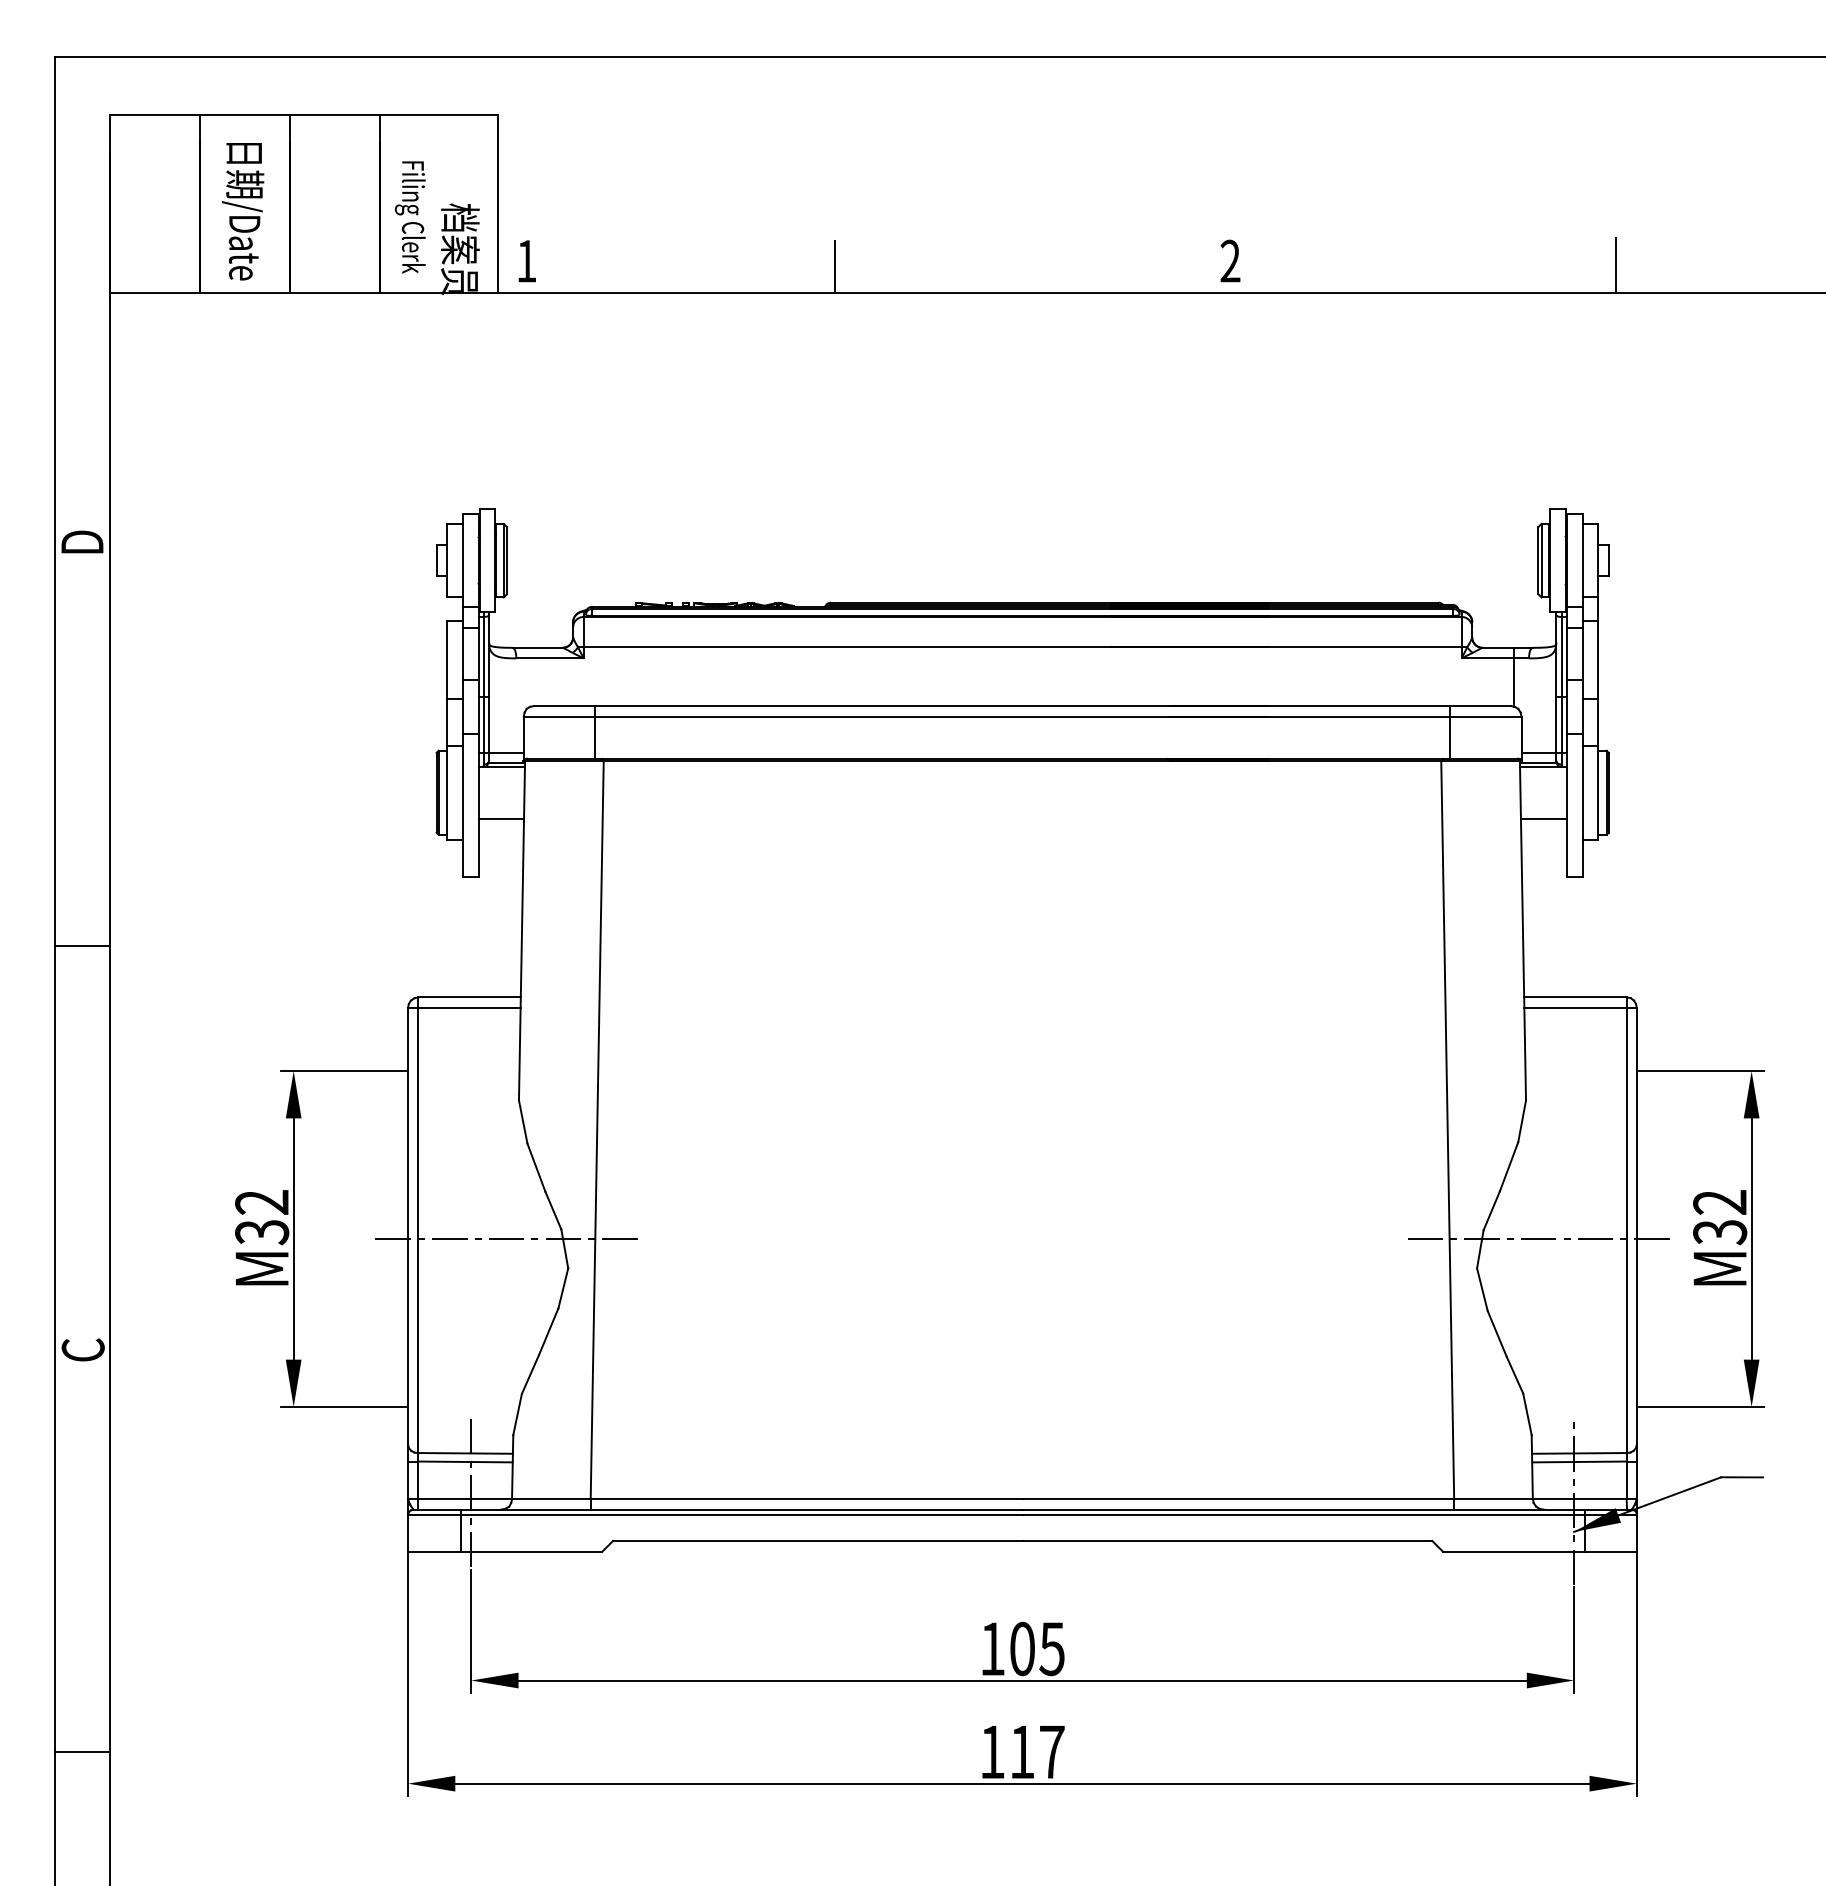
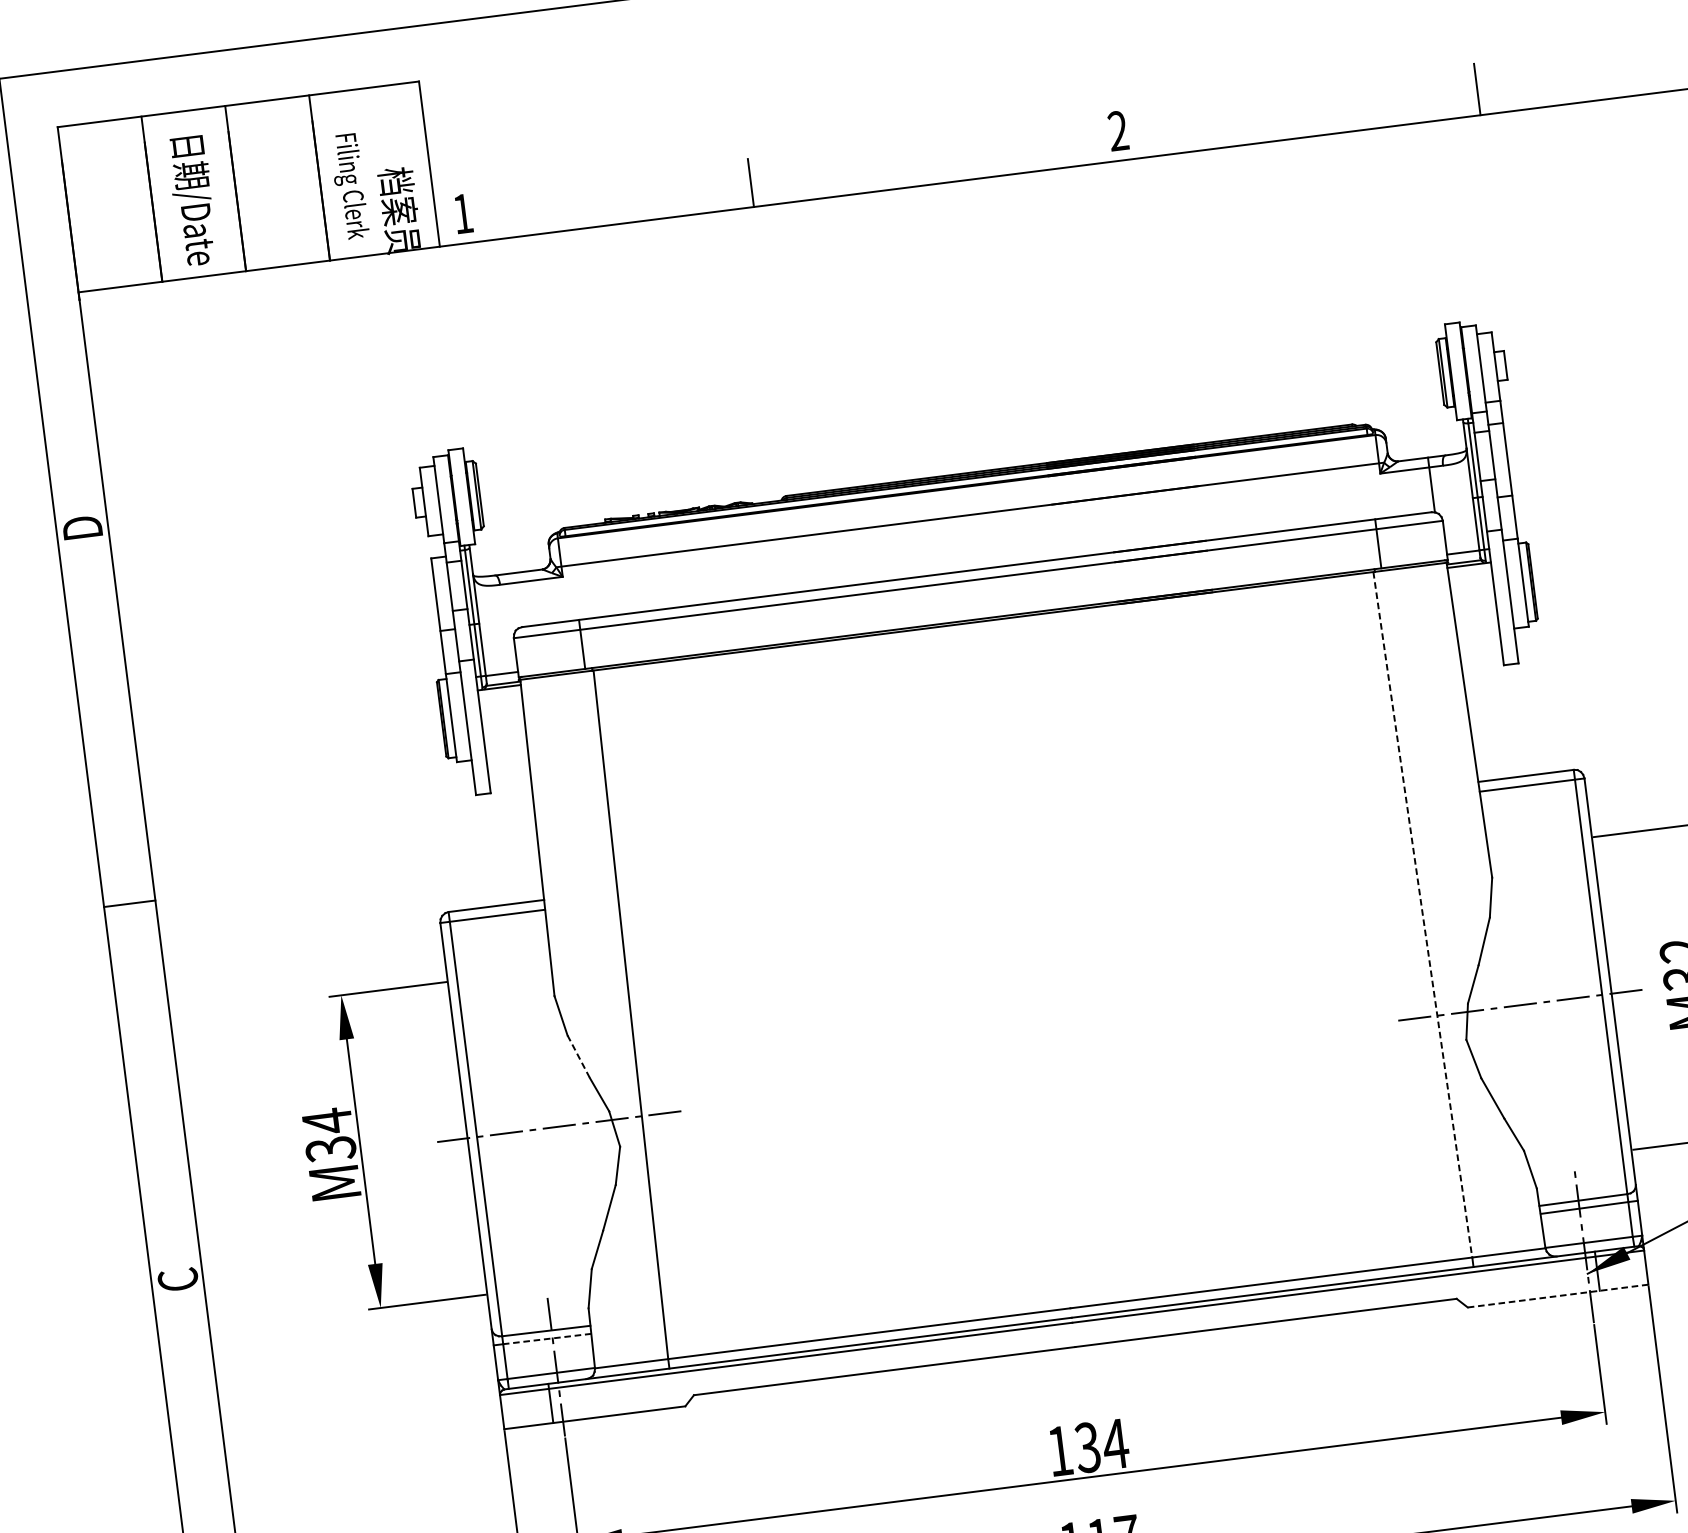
line: (501, 818) -> (505, 735), removed
line: (1543, 818) -> (1475, 613), removed
line: (1447, 1130) -> (1422, 914), solid -> dashed
line: (536, 1167) -> (578, 1056), solid -> dashed
text: (261, 1202) -> (326, 1121), M32 -> M34
line: (465, 1461) -> (547, 1338), solid -> dashed
line: (1539, 1551) -> (1557, 1296), solid -> dashed
text: (1037, 1648) -> (1101, 1445), 105 -> 134

